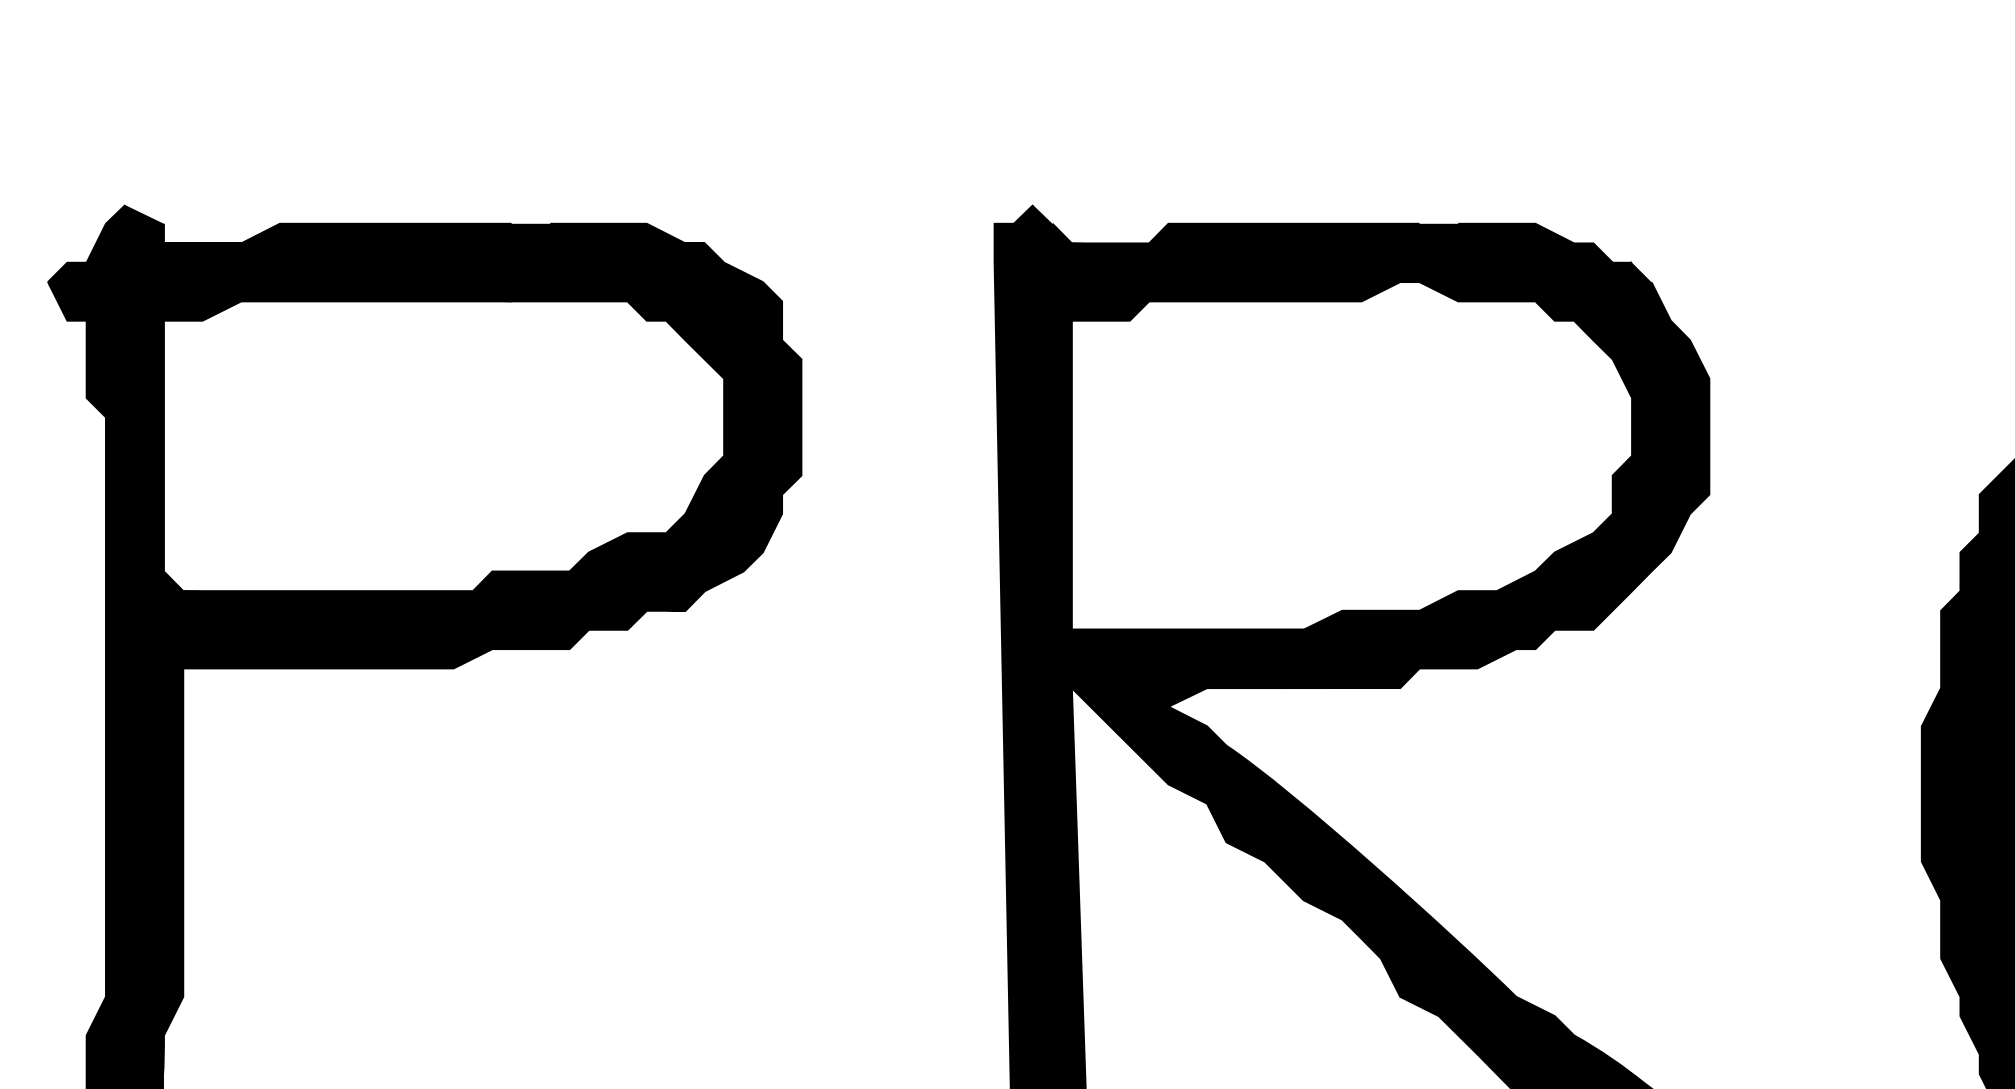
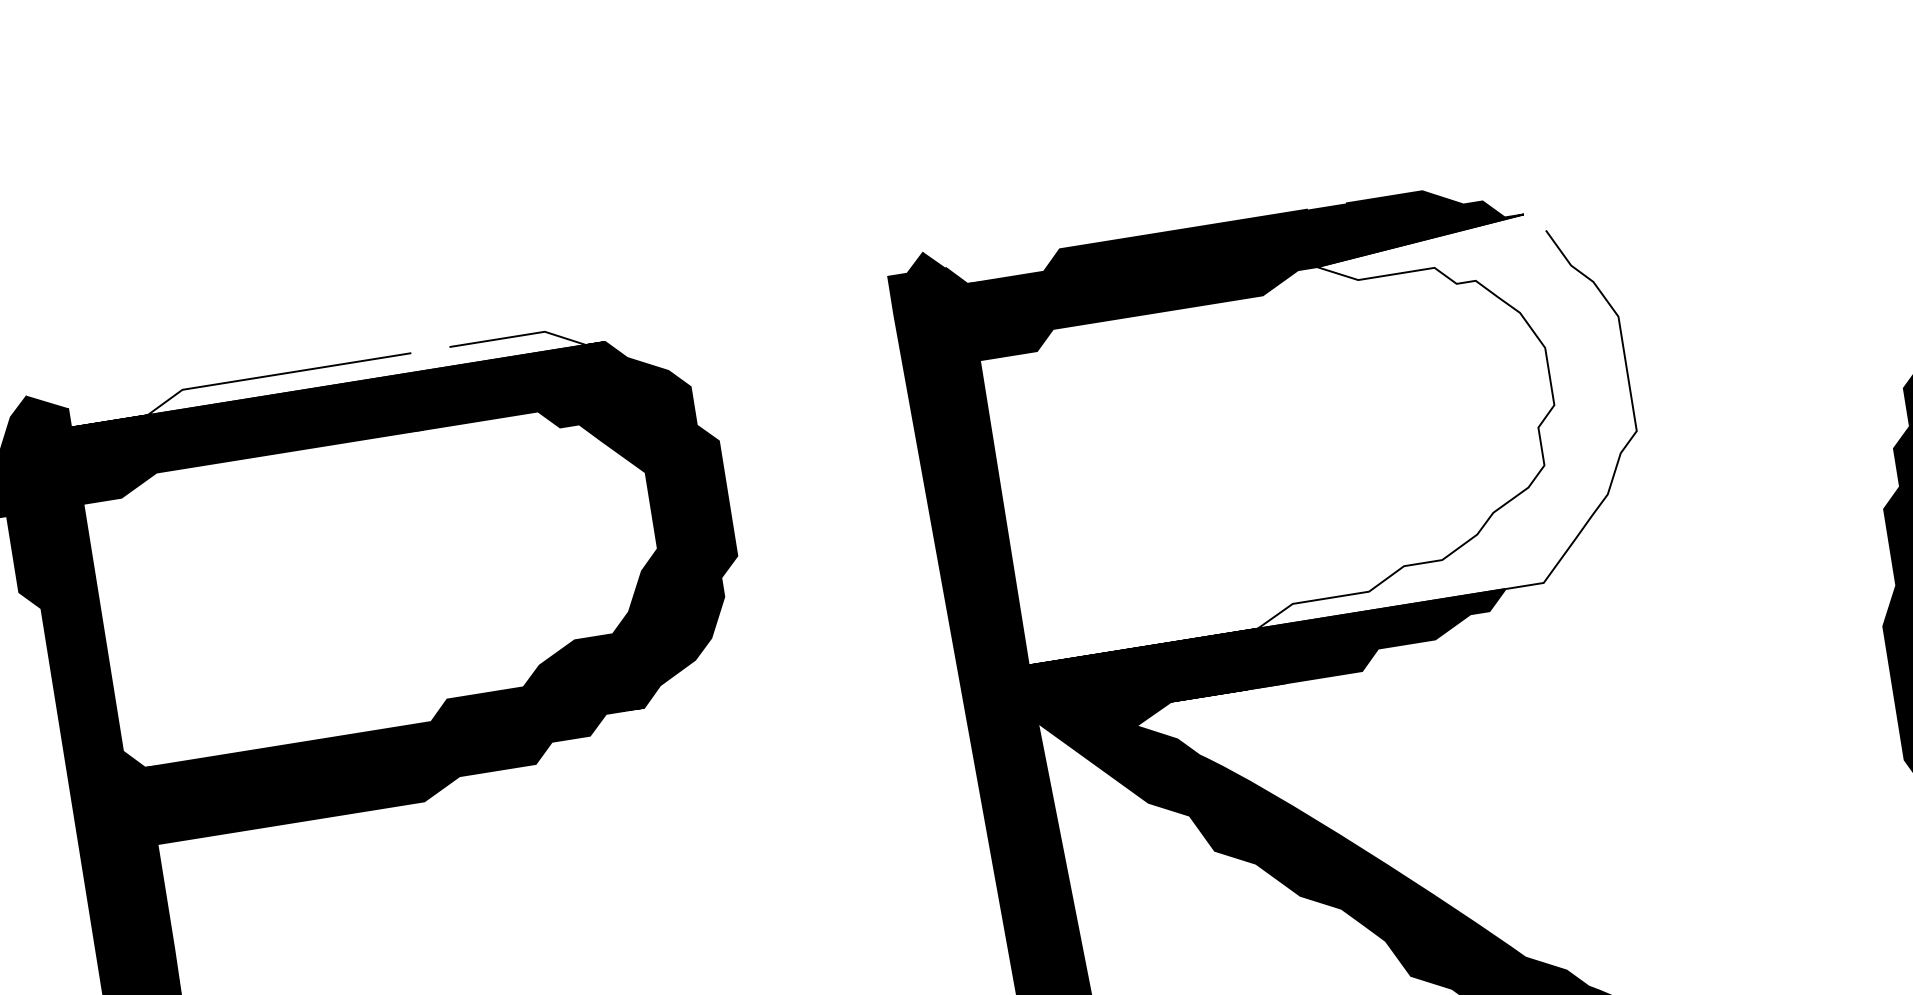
fill: (433, 233) -> (335, 375), removed
fill: (1390, 445) -> (1314, 433), removed

